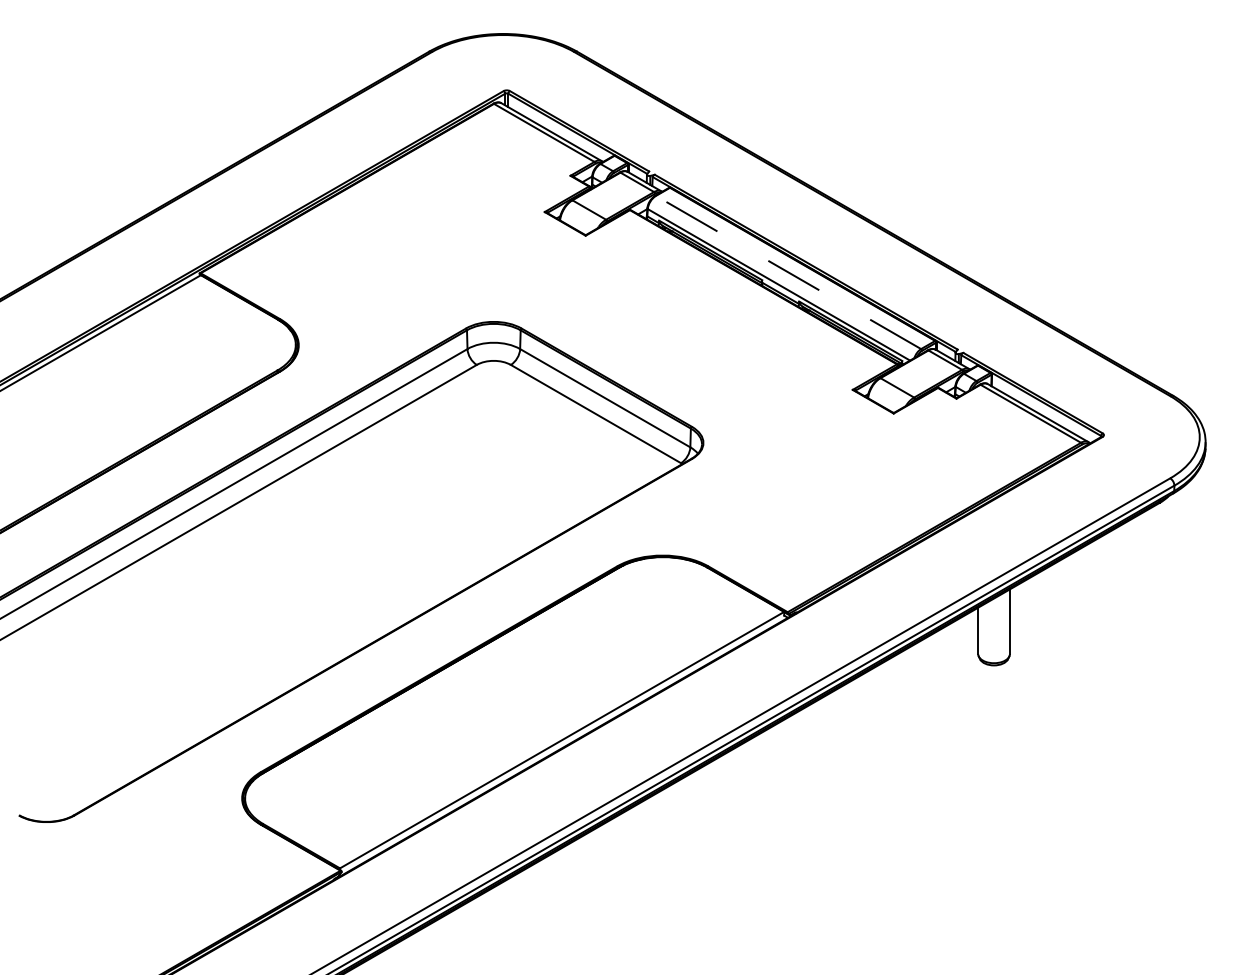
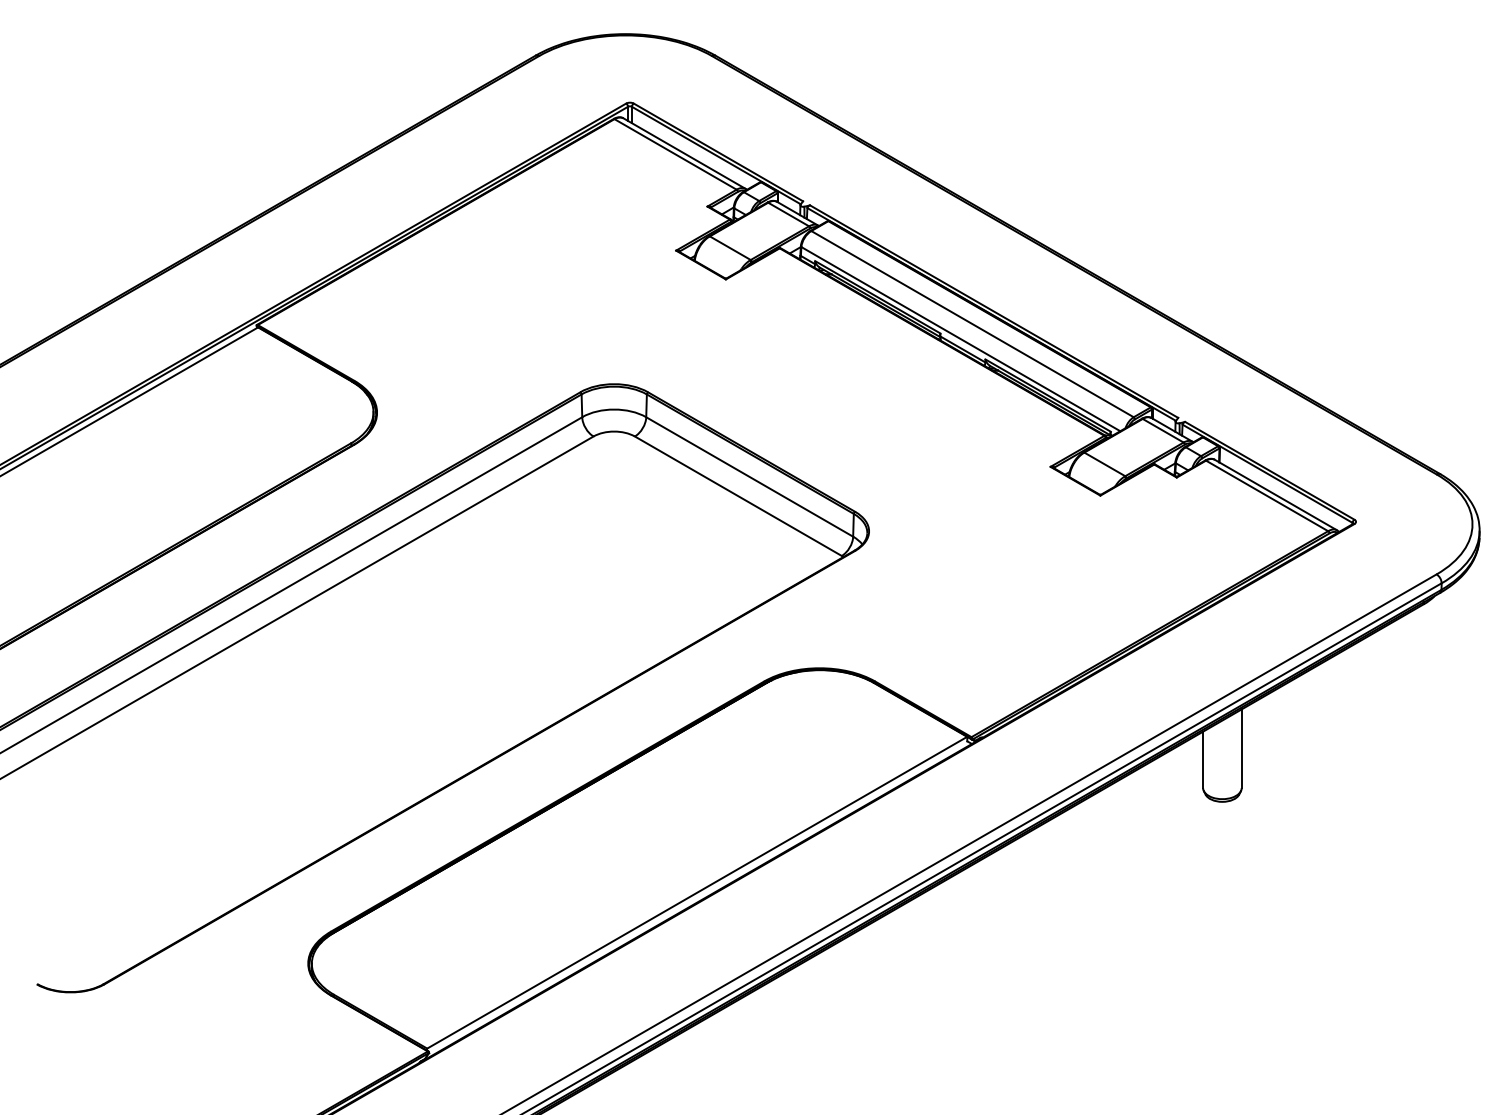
line: (788, 272) -> (972, 324), dashed -> solid

